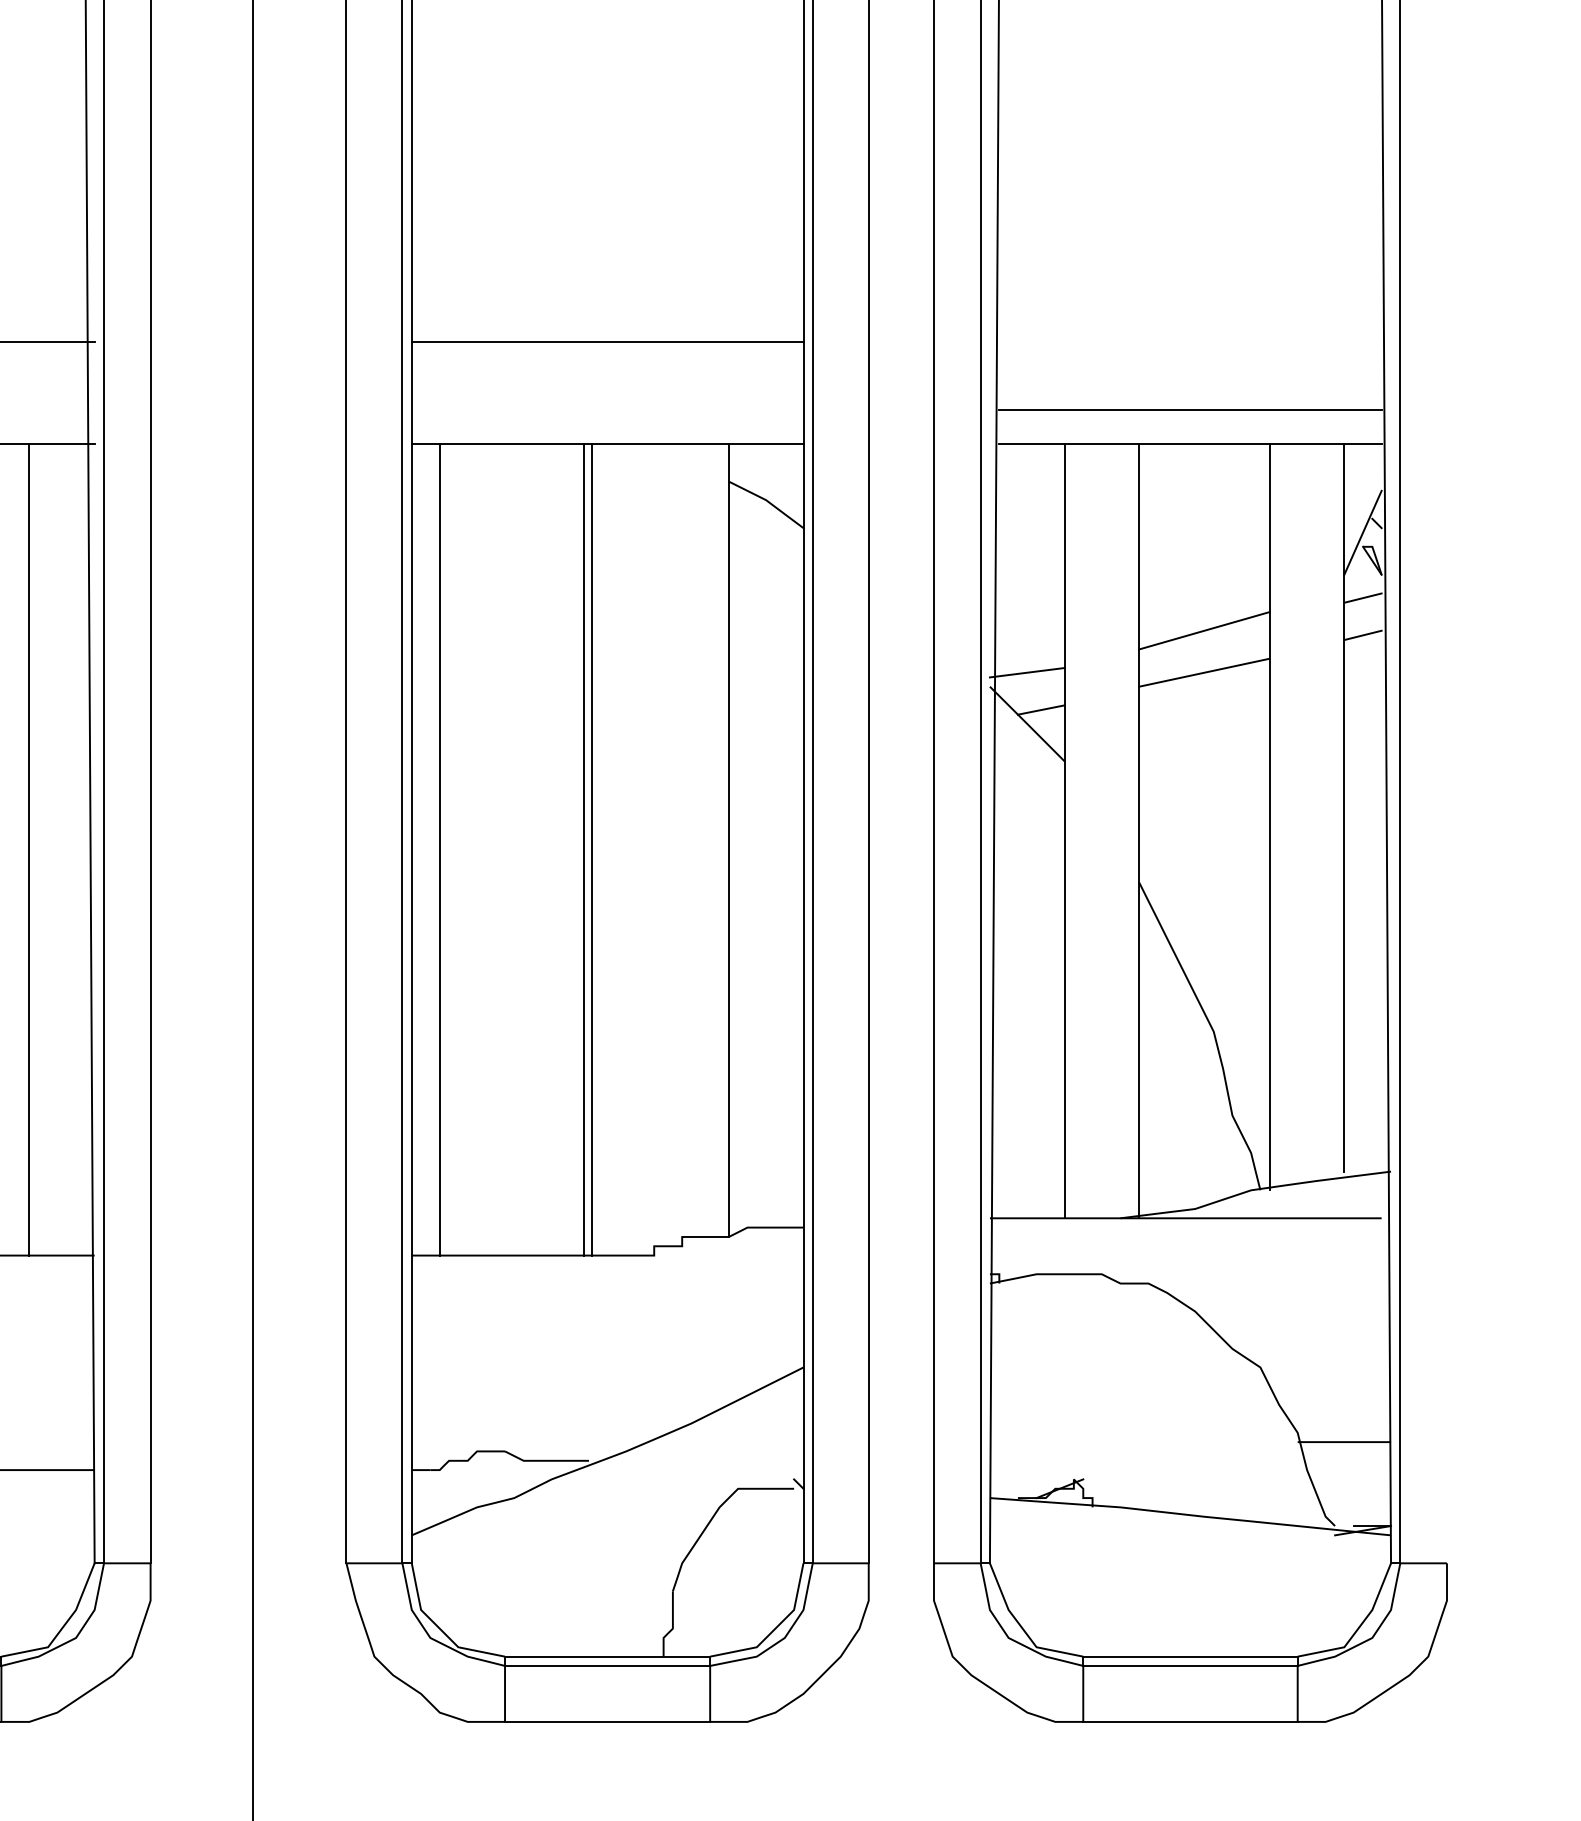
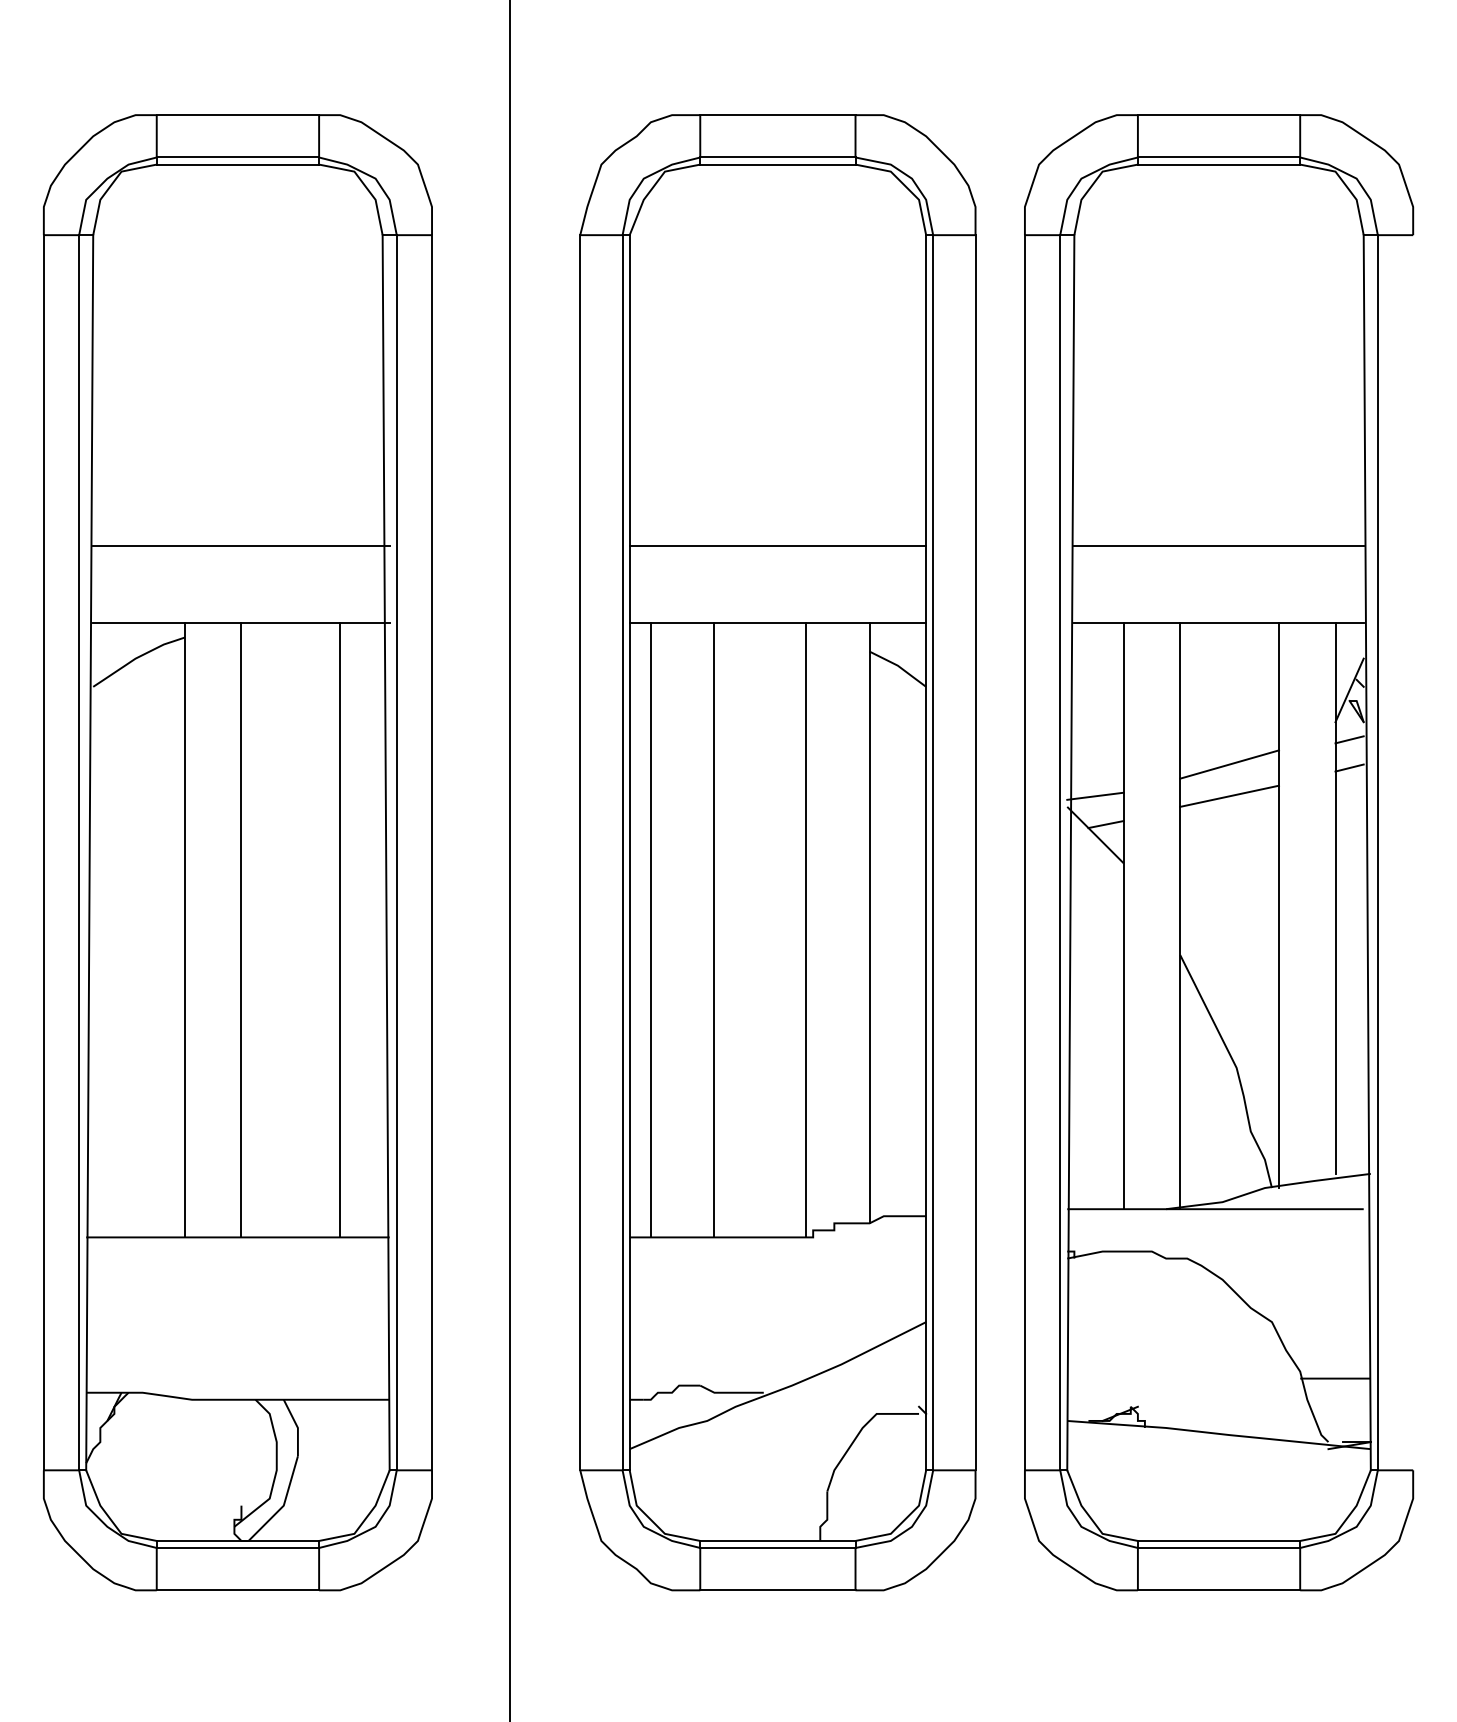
line: (1189, 410) -> (1218, 545), moved
line: (584, 850) -> (806, 930), moved
line: (592, 850) -> (714, 930), moved

